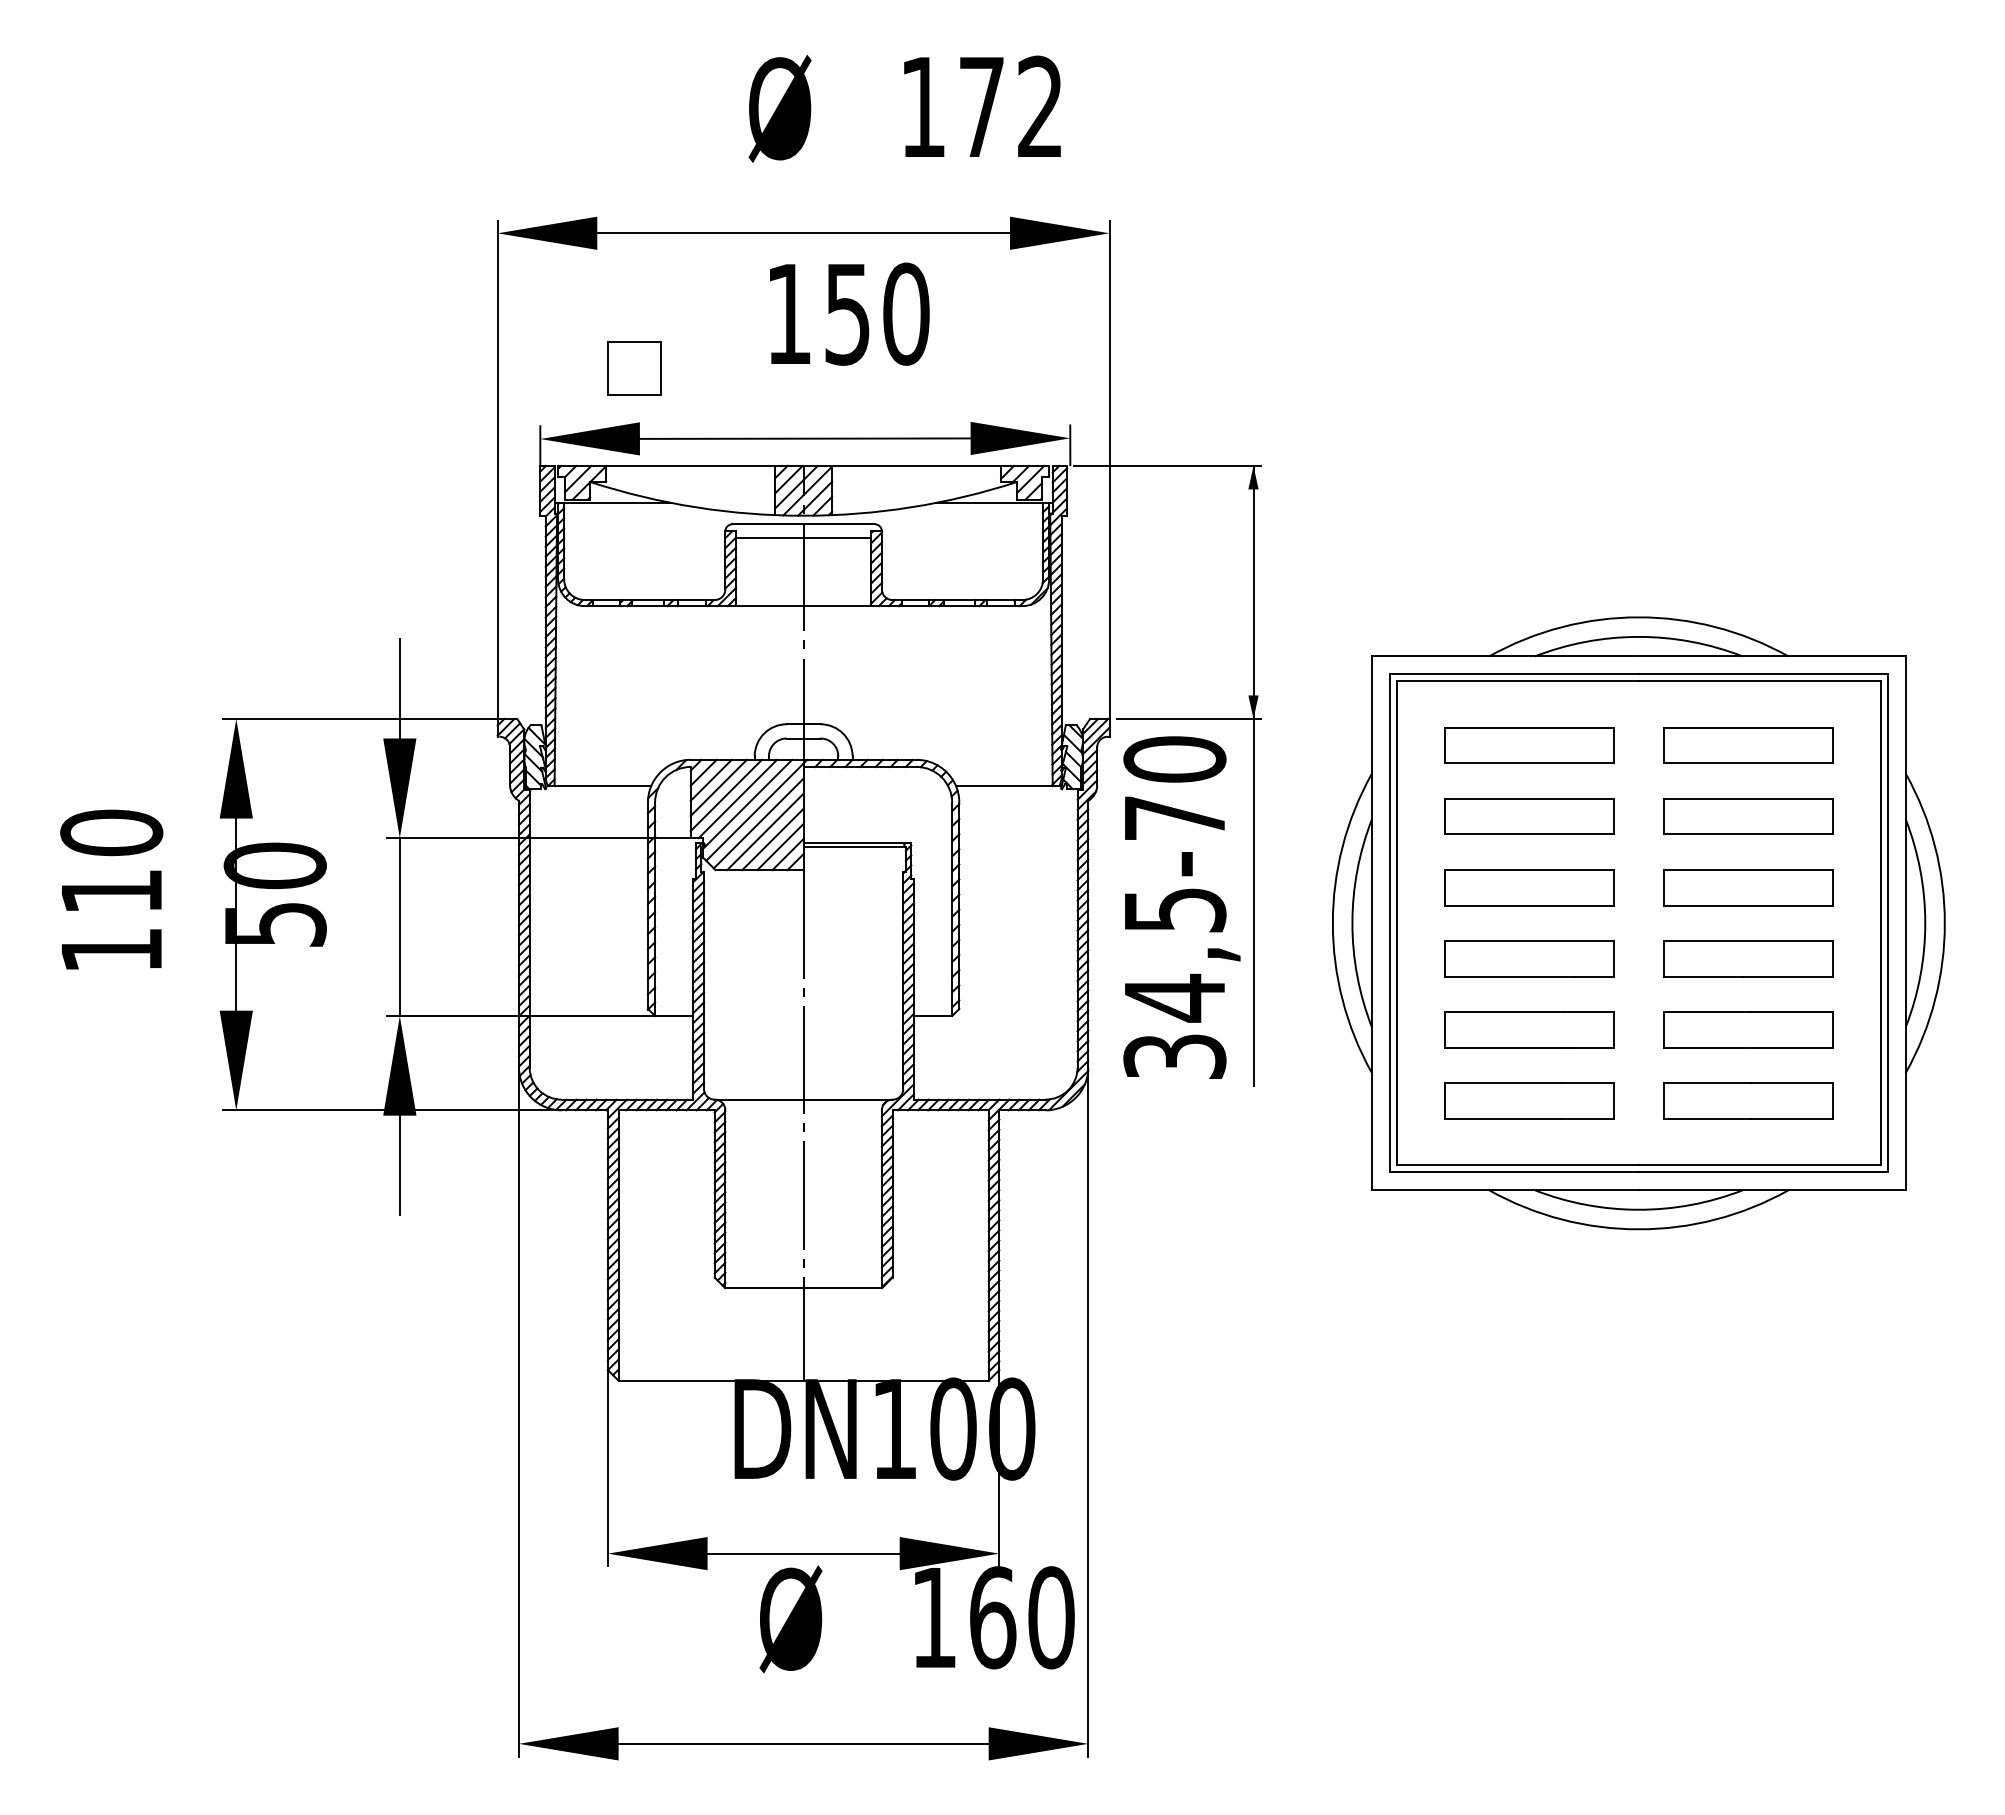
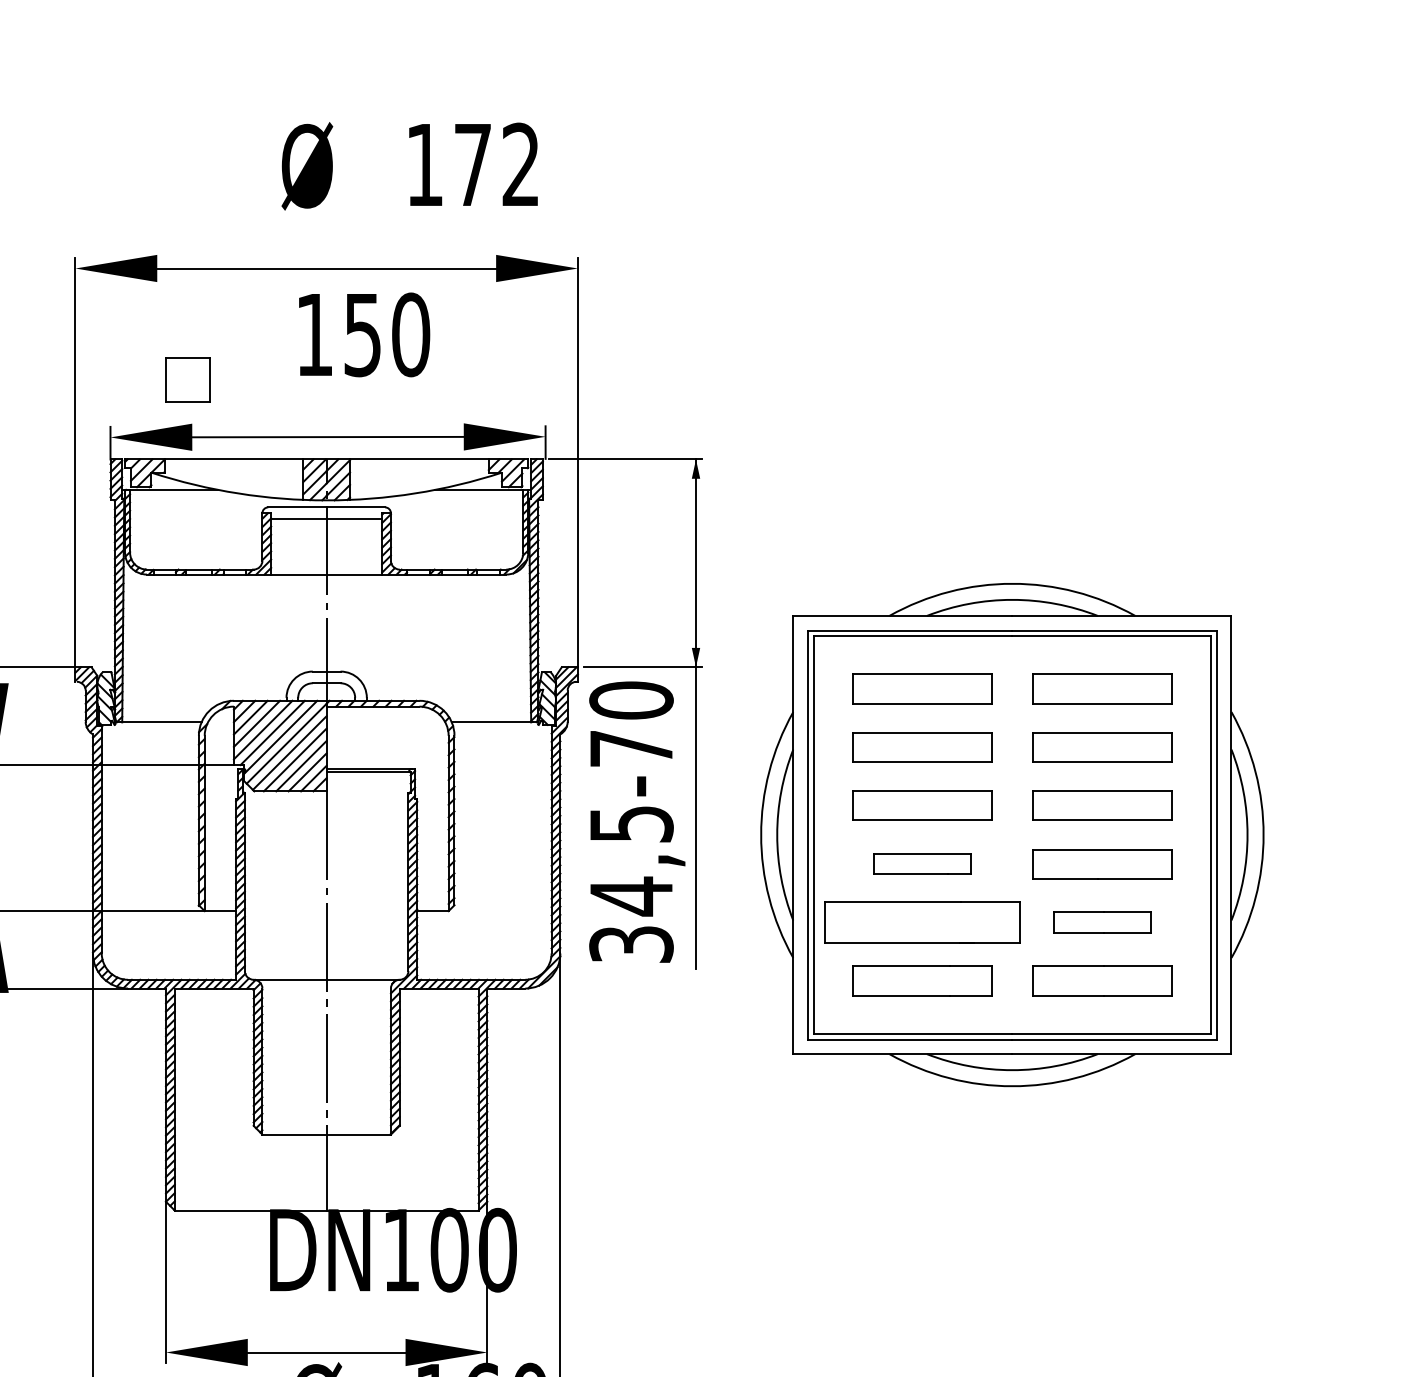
part: (1529, 958) -> (922, 863), size x0.7
part: (1529, 1029) -> (922, 922), size x1.4
part: (1748, 1029) -> (1102, 922), size x0.7

